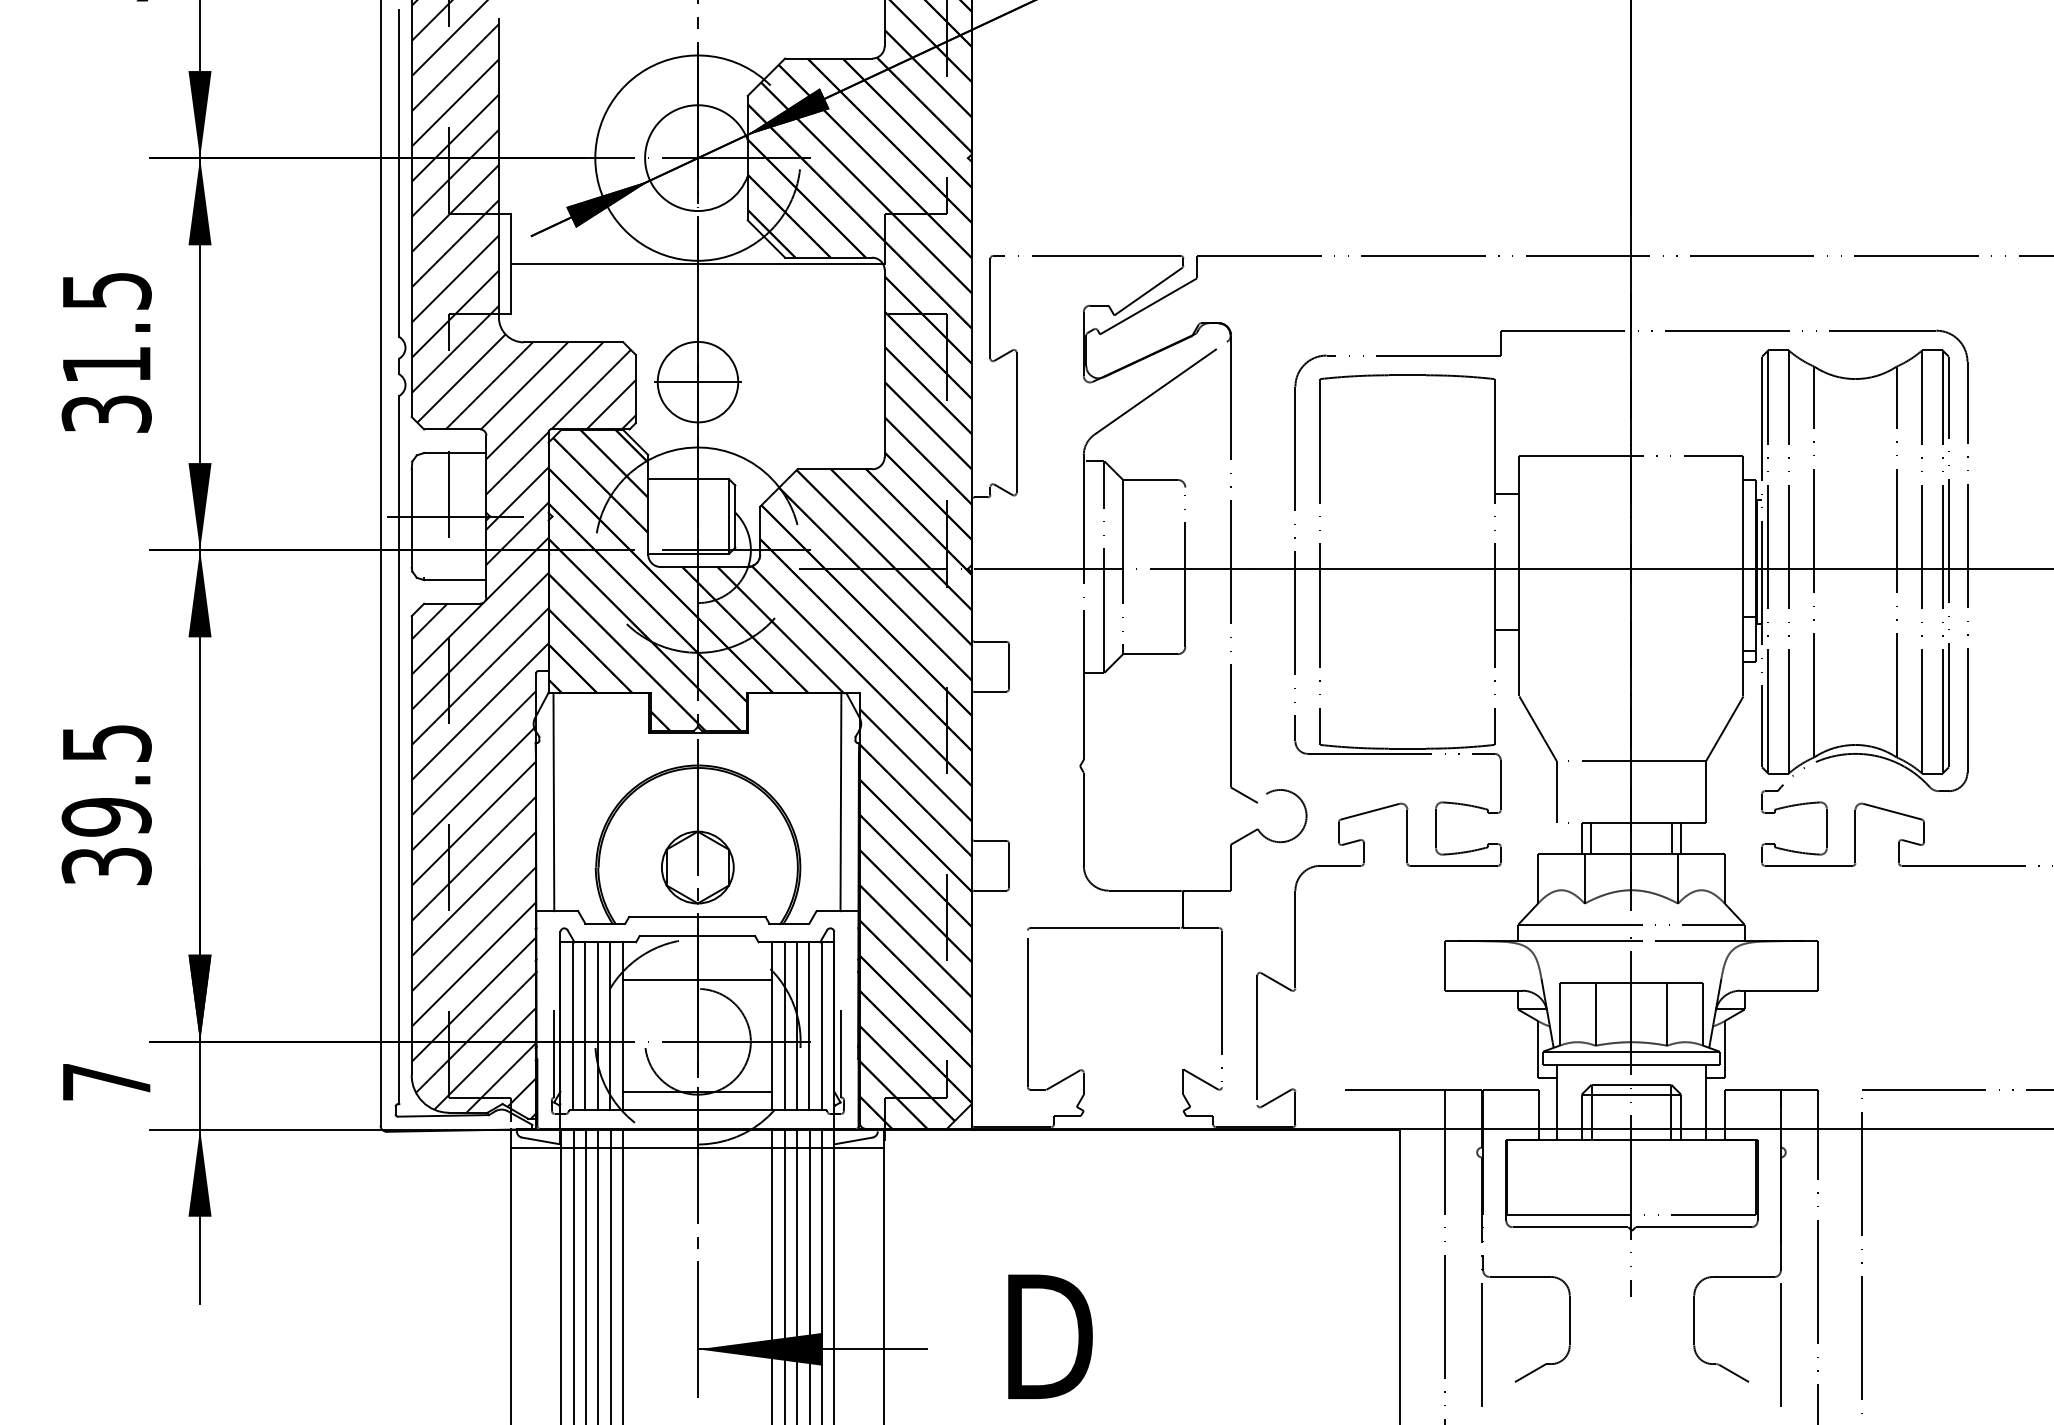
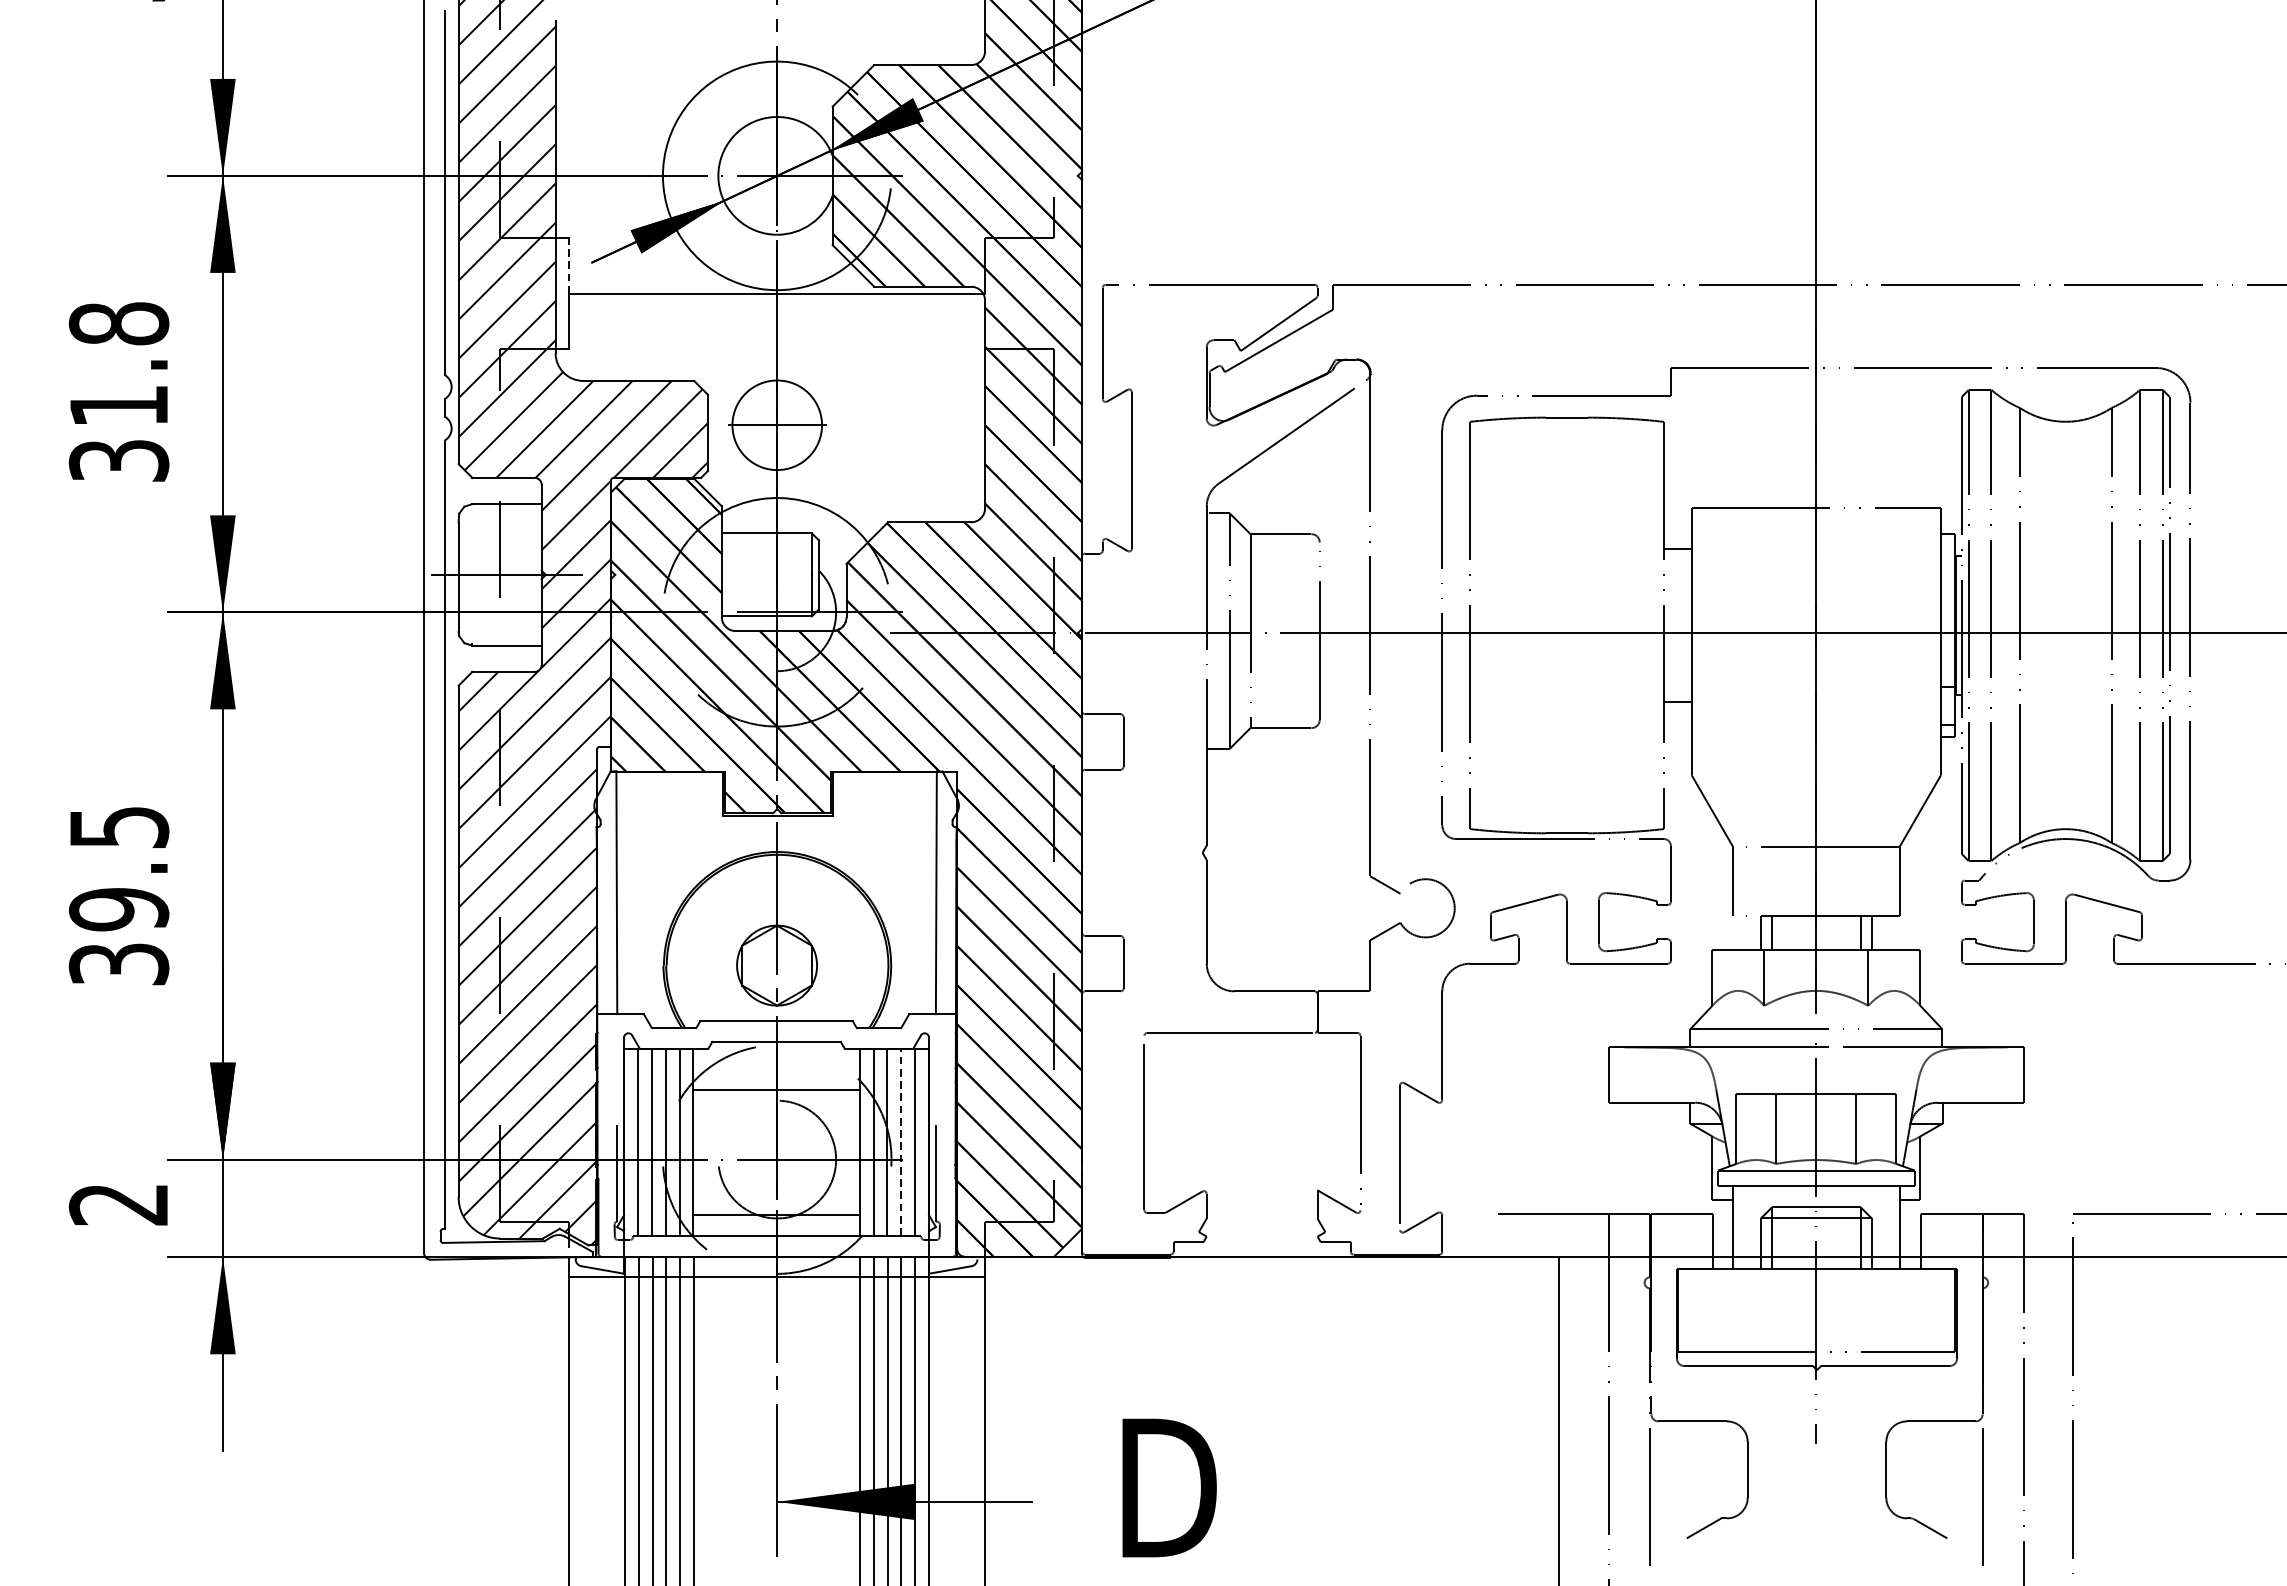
line: (511, 239) -> (569, 266), solid -> dashed
text: (106, 290) -> (118, 323), 31.5 -> 31.8
line: (809, 1025) -> (901, 1141), solid -> dashed
text: (105, 1082) -> (117, 1204), 7 -> 2

